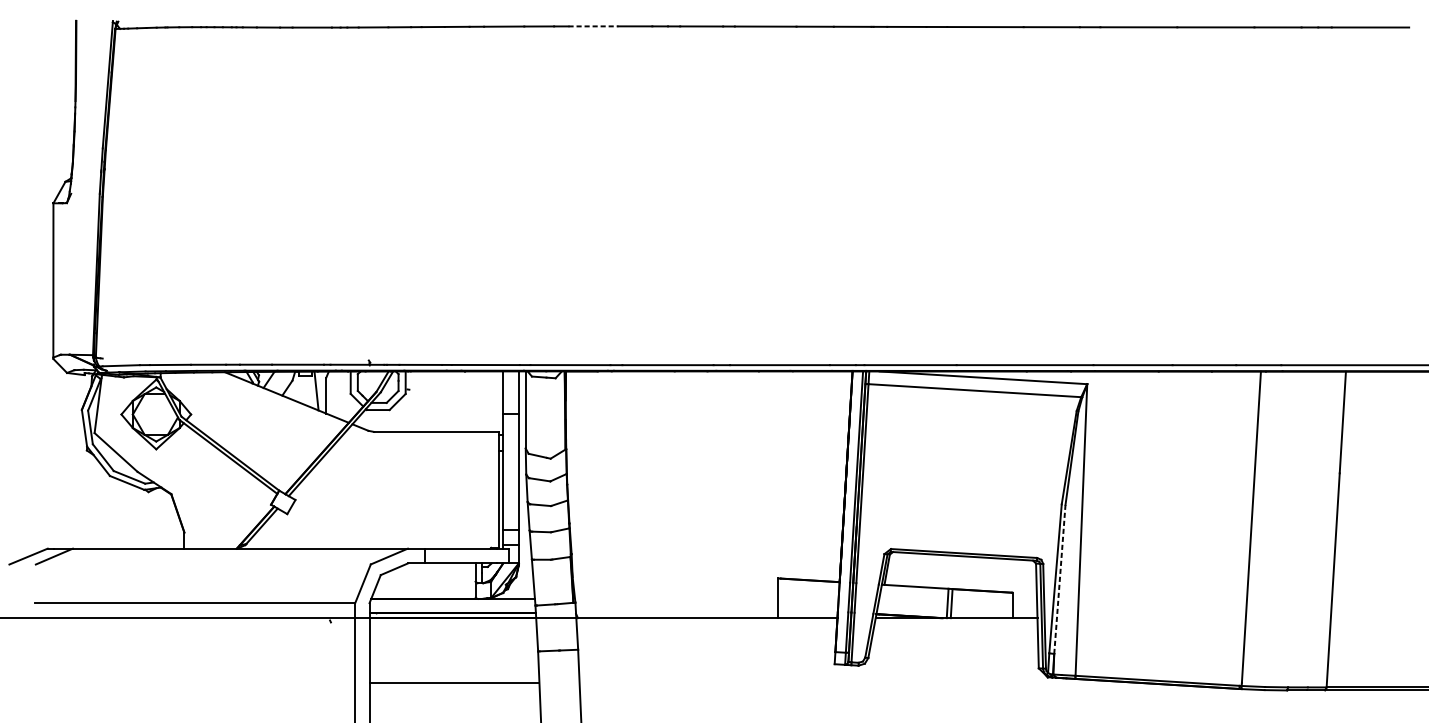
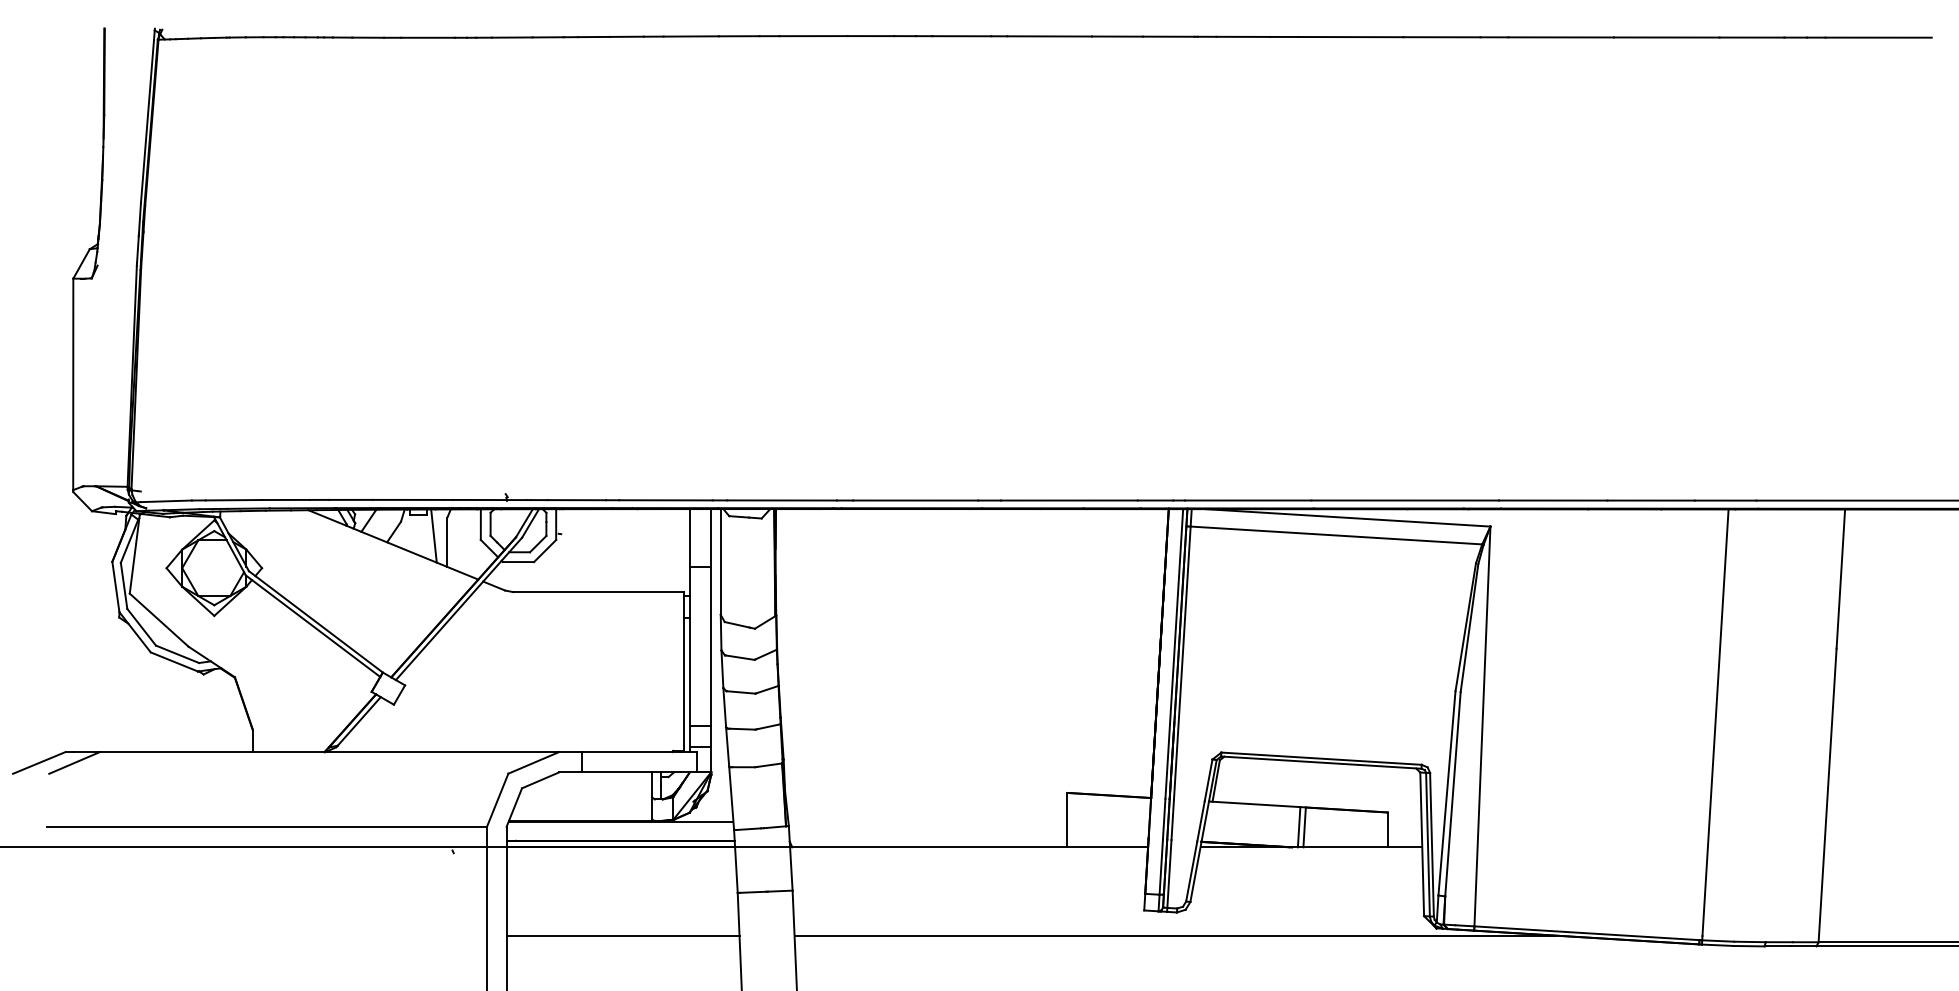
line: (594, 26) -> (814, 36), dashed -> solid
line: (1059, 578) -> (1452, 793), dashed -> solid
line: (857, 682) -> (1175, 935), added

